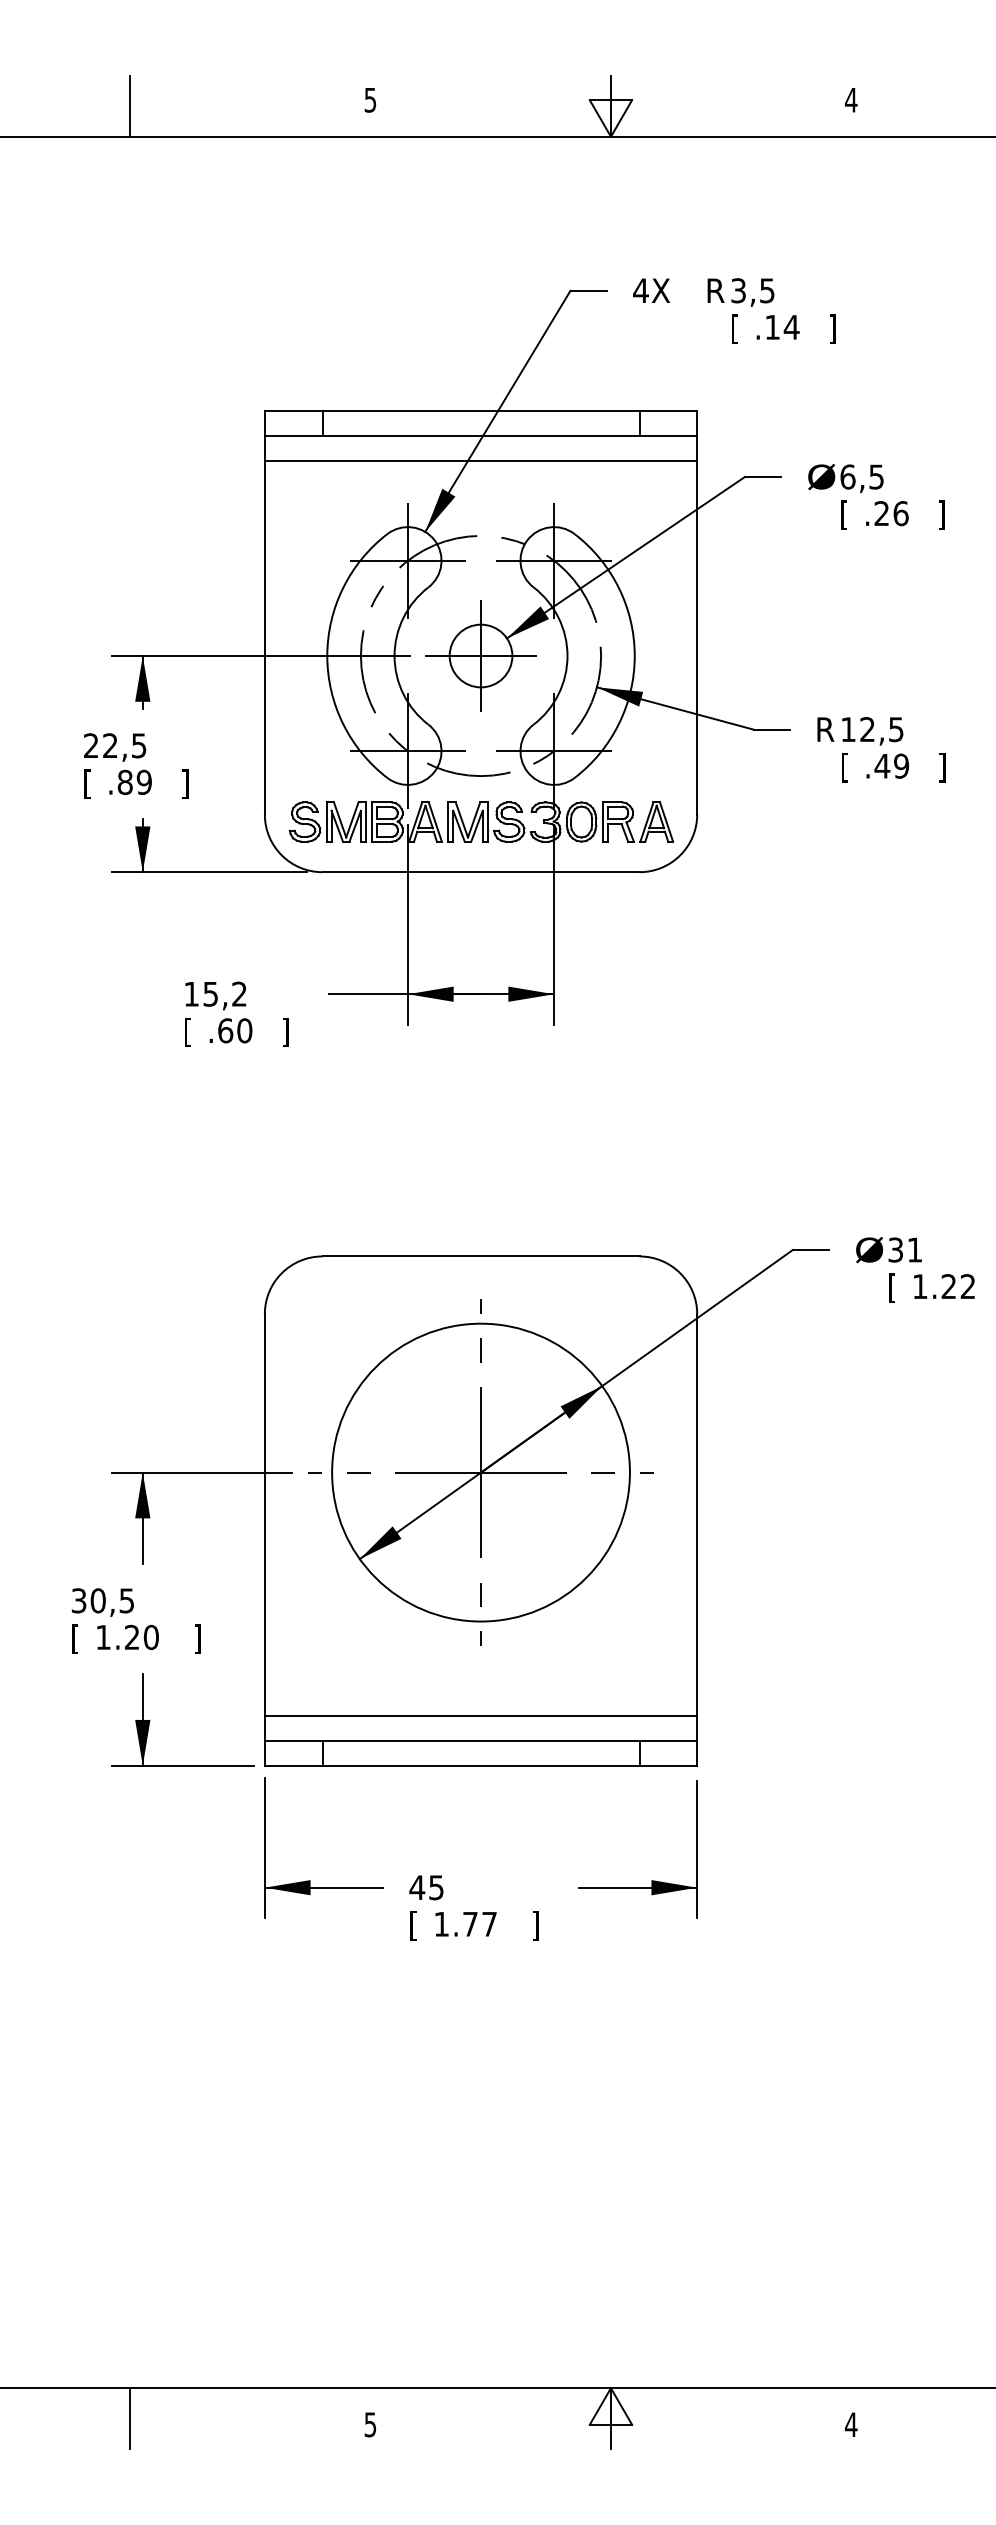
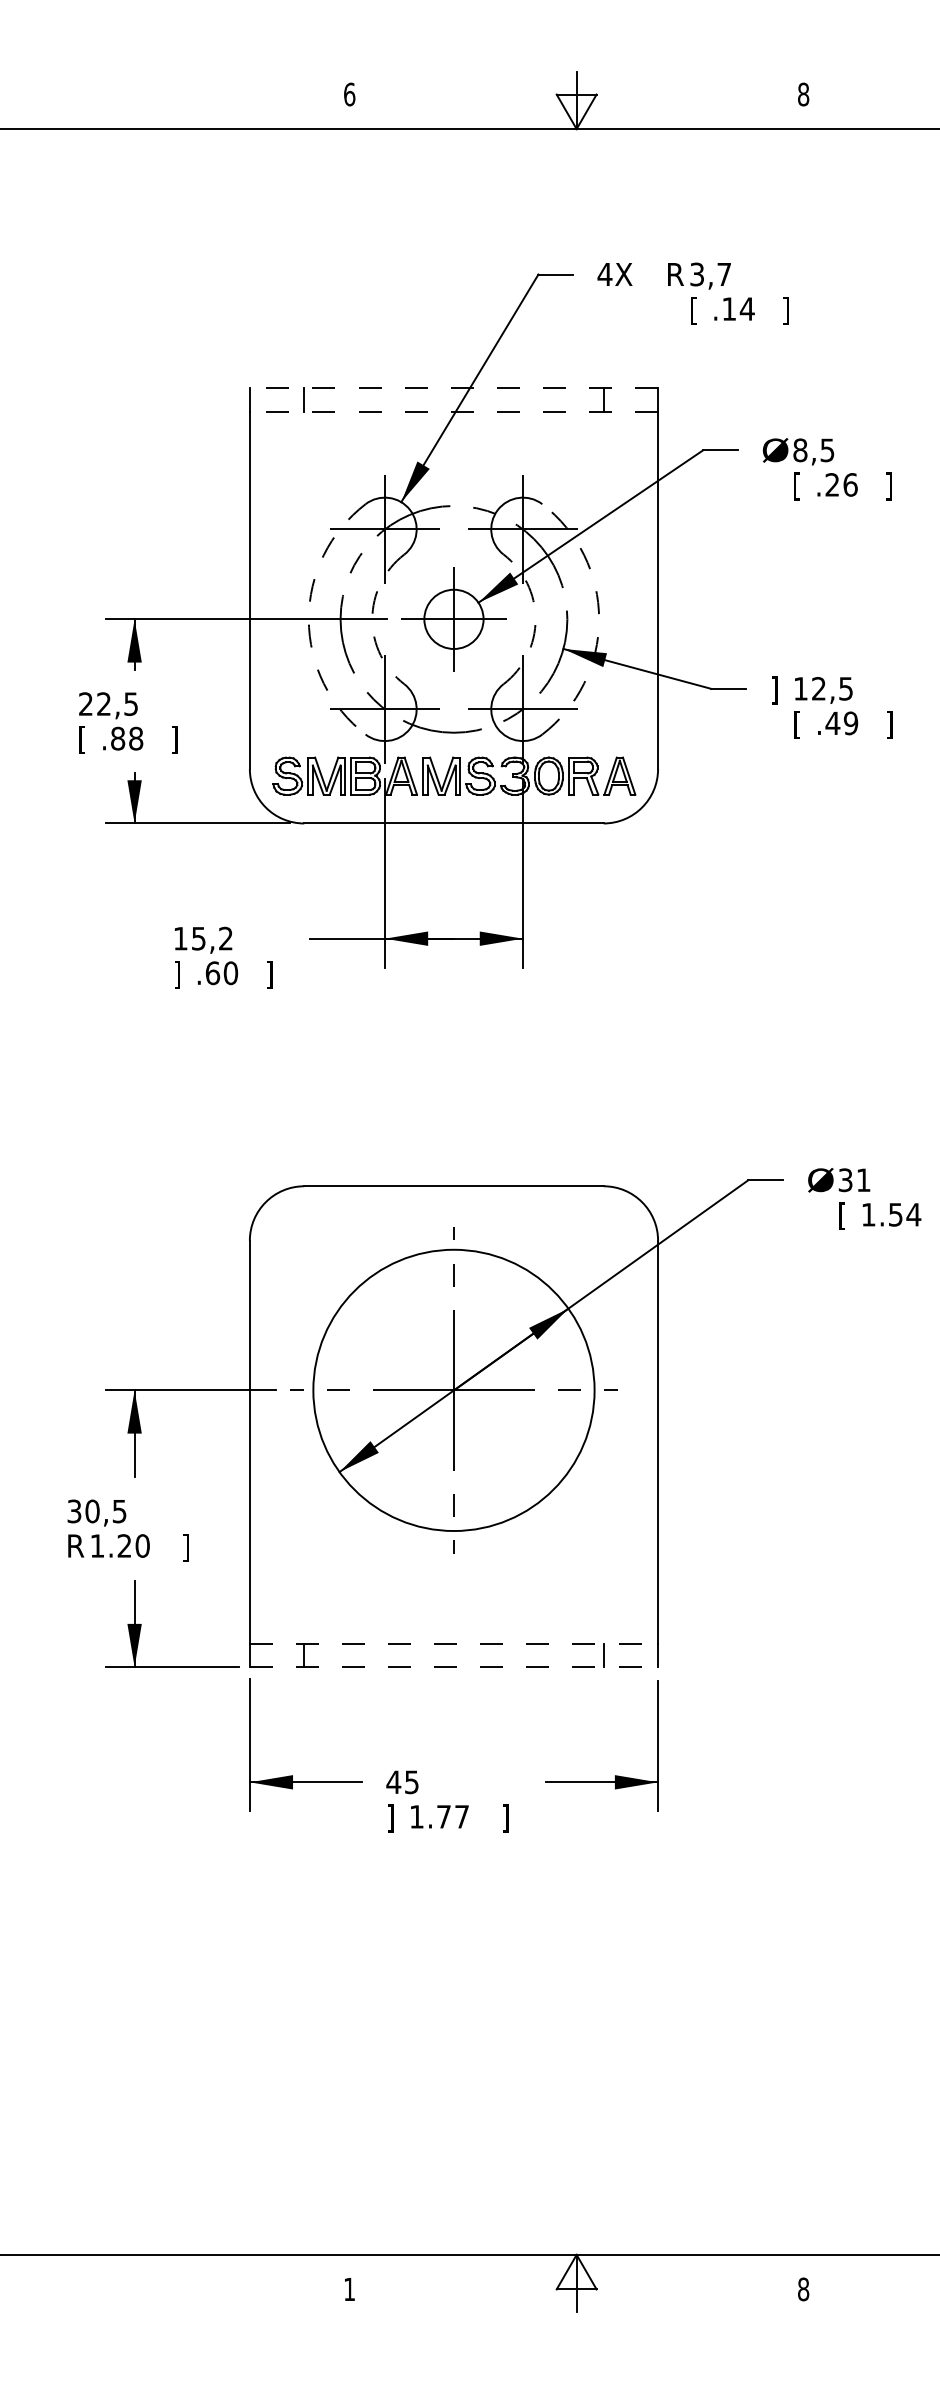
text: (370, 100) -> (349, 94), 5 -> 6
text: (851, 100) -> (803, 94), 4 -> 8
line: (129, 106) -> (122, 100), removed
text: (766, 290) -> (723, 274), 3,5 -> 3,7
line: (480, 411) -> (453, 388), solid -> dashed
line: (480, 435) -> (453, 411), solid -> dashed
line: (480, 461) -> (453, 435), removed
text: (848, 477) -> (800, 450), 6,5 -> 8,5
arc: (326, 656) -> (308, 619), solid -> dashed
arc: (394, 656) -> (372, 619), solid -> dashed
arc: (567, 656) -> (535, 619), solid -> dashed
arc: (635, 656) -> (599, 619), solid -> dashed
text: (825, 731) -> (779, 690), R -> ]
text: (144, 782) -> (136, 738), .89 -> .88
text: (187, 1032) -> (176, 974), [ -> ]
text: (959, 1286) -> (905, 1214), 1.22 -> 1.54
text: (81, 1639) -> (76, 1547), [ -> R
line: (480, 1715) -> (453, 1619), removed
line: (481, 1740) -> (454, 1643), solid -> dashed
line: (481, 1766) -> (454, 1667), solid -> dashed
text: (413, 1926) -> (390, 1818), [ -> ]
line: (129, 2418) -> (122, 2283), removed
text: (370, 2424) -> (349, 2289), 5 -> 1
text: (851, 2424) -> (803, 2289), 4 -> 8

